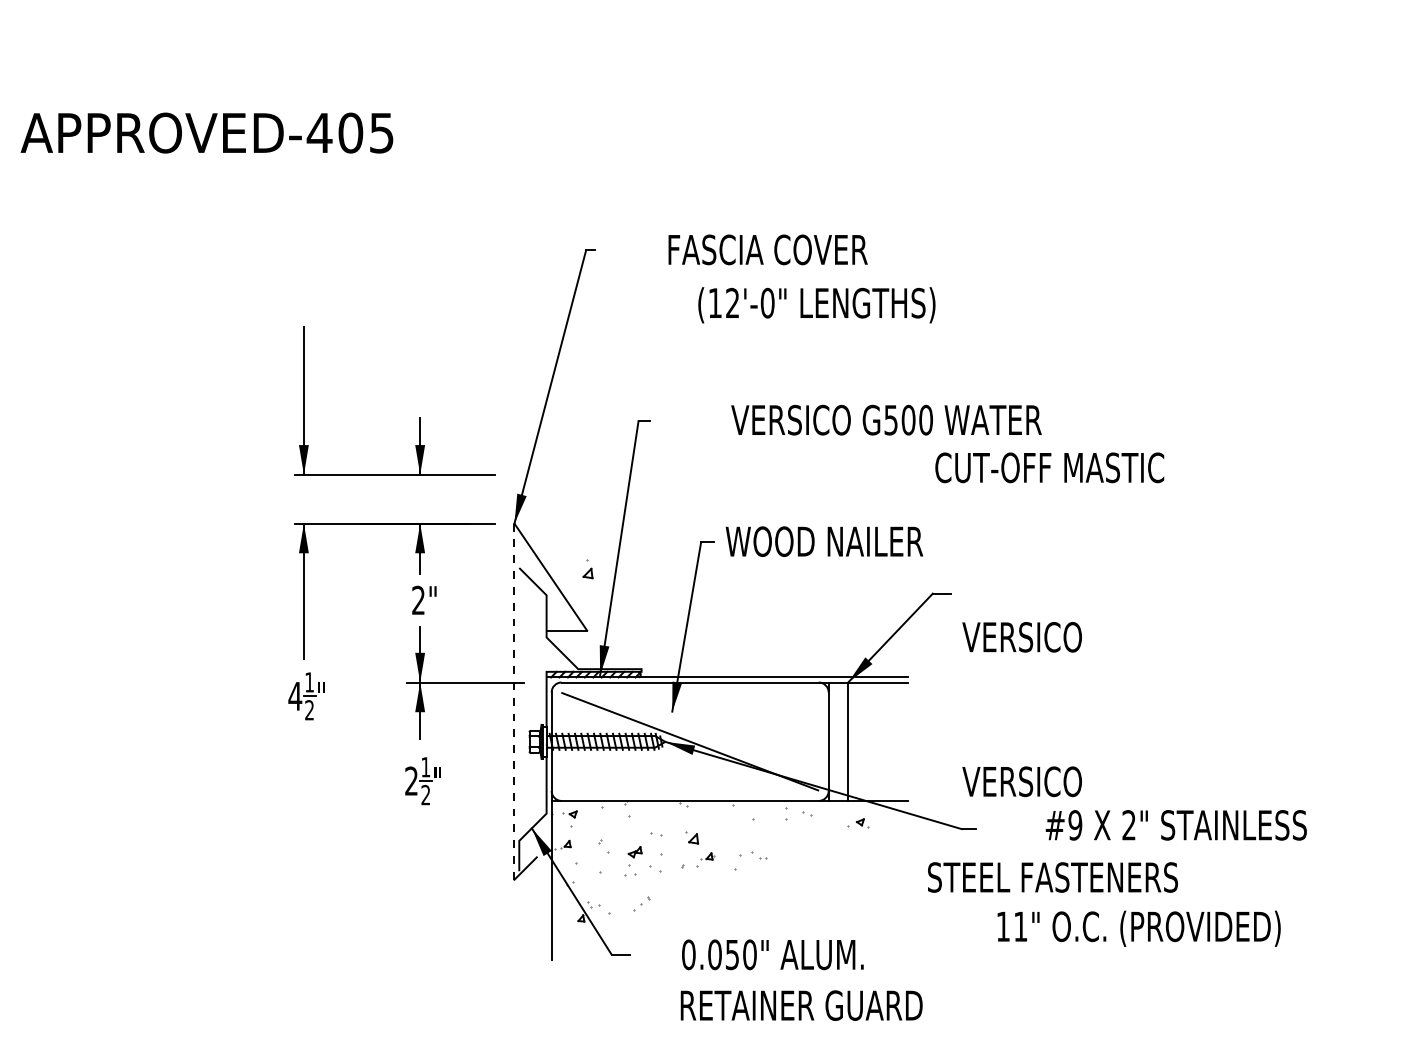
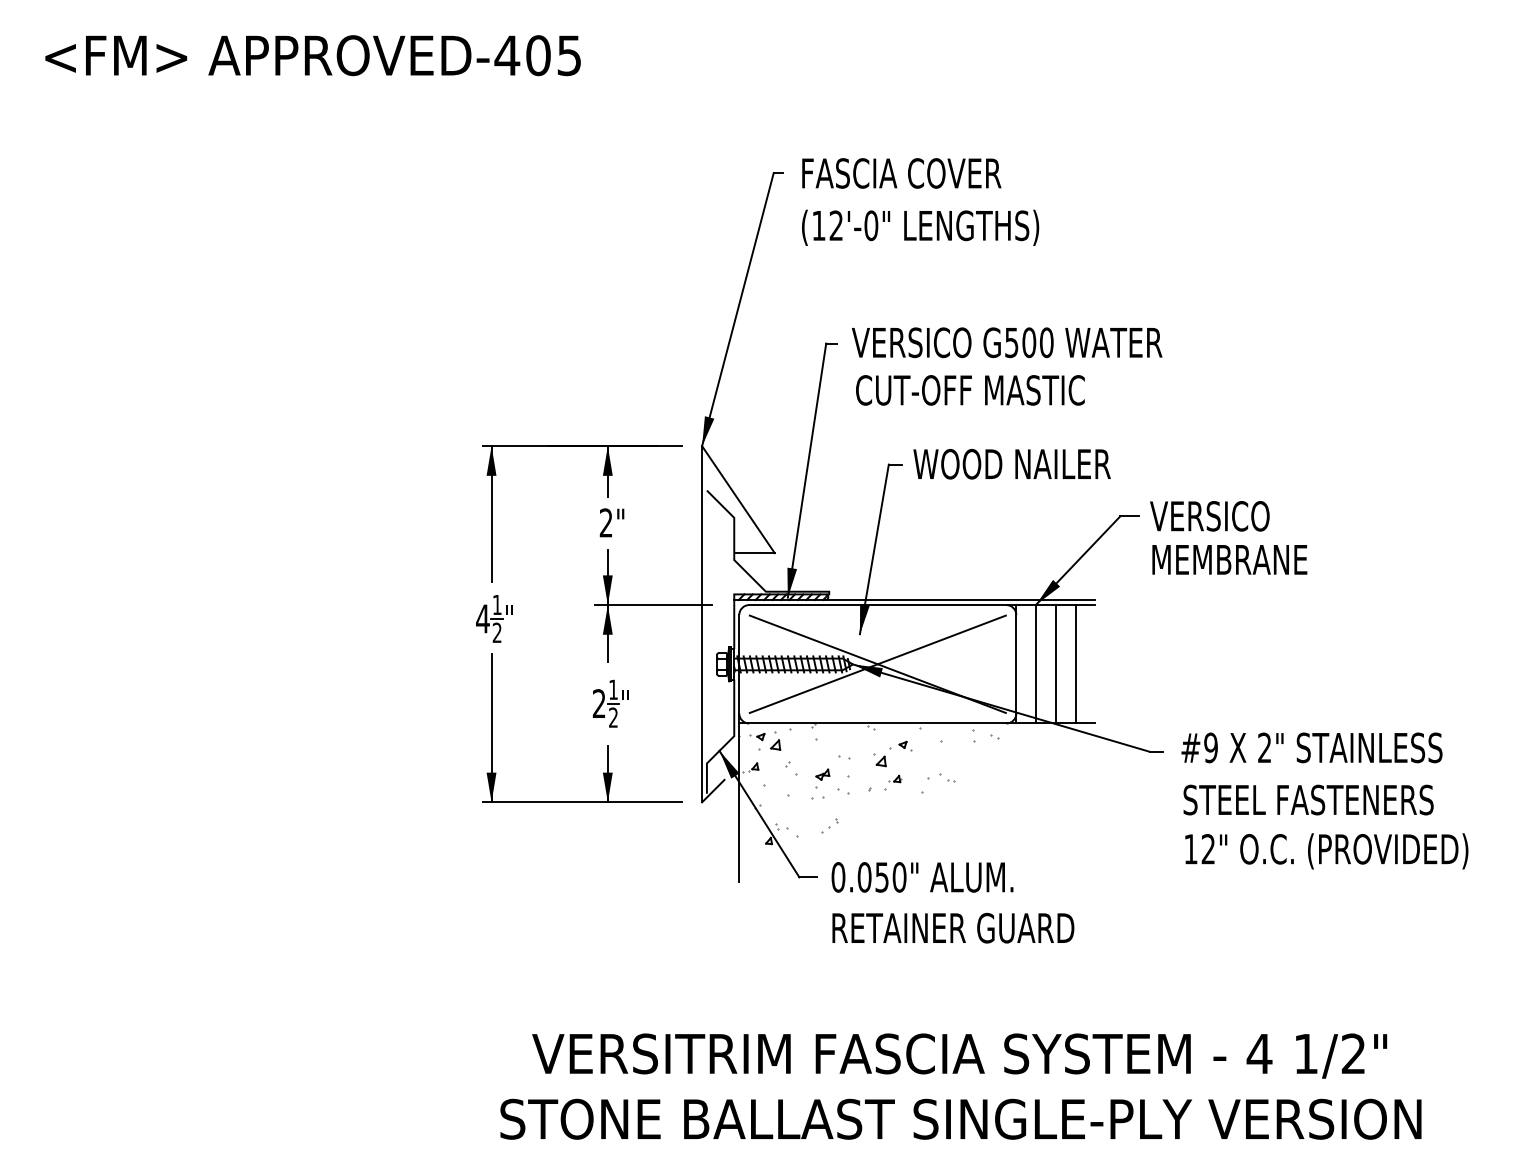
text: (767, 249) -> (901, 173), moved
text: (816, 304) -> (920, 227), moved
part: (419, 417) -> (607, 745), moved
text: (886, 419) -> (1007, 342), moved
text: (1049, 467) -> (970, 390), moved
part: (587, 568) -> (775, 740), moved
text: (1040, 636) -> (1228, 559), VERSICO -> MEMBRANE
line: (514, 701) -> (702, 624), dashed -> solid
line: (689, 740) -> (877, 663), added
line: (867, 741) -> (1055, 664), added
line: (887, 741) -> (1075, 664), added
text: (1021, 781) -> (1209, 516), moved
part: (857, 822) -> (900, 745), moved
text: (1175, 824) -> (1311, 747), moved
text: (1052, 876) -> (1308, 799), moved
text: (1019, 926) -> (1207, 849), 11" -> 12"
text: (772, 954) -> (922, 877), moved
text: (801, 1004) -> (953, 927), moved

